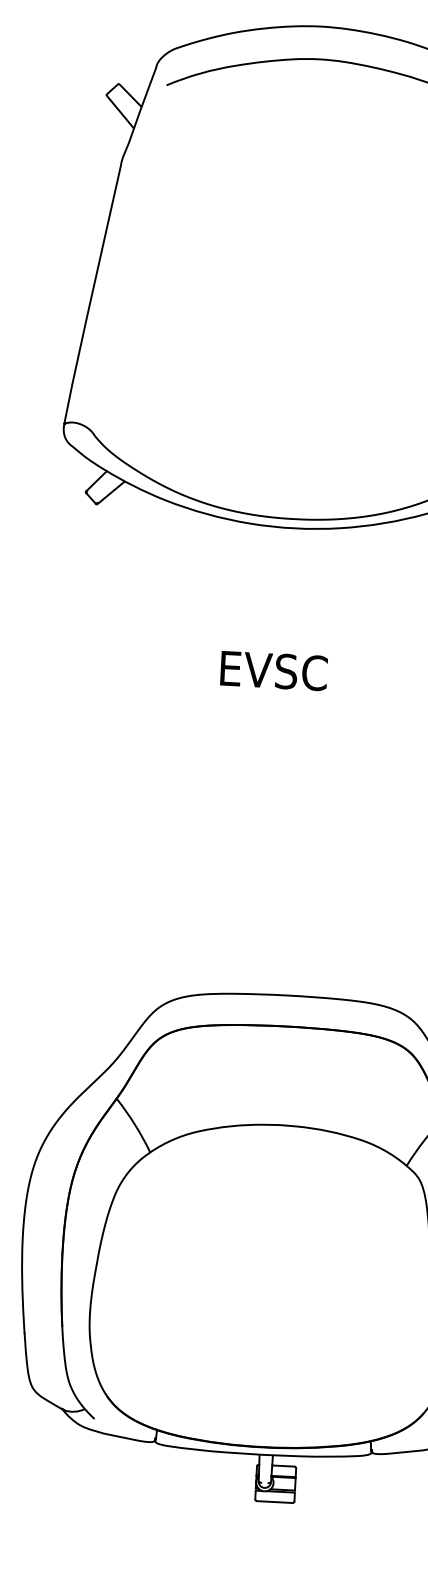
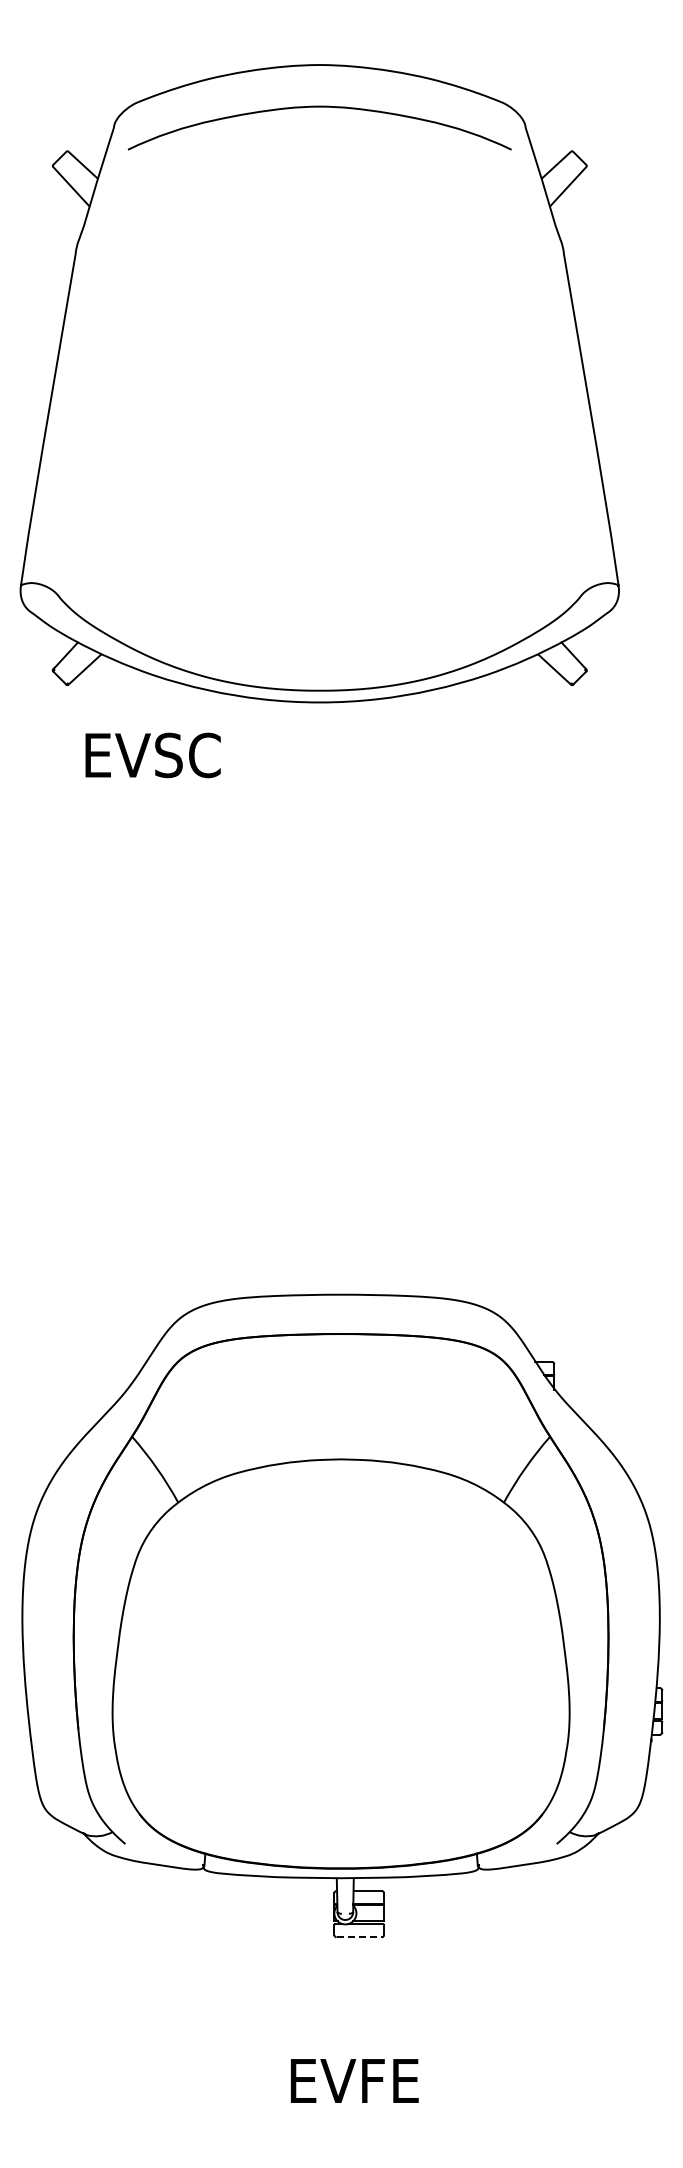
text: (273, 670) -> (152, 755), moved
line: (274, 1502) -> (359, 1937), solid -> dashed

